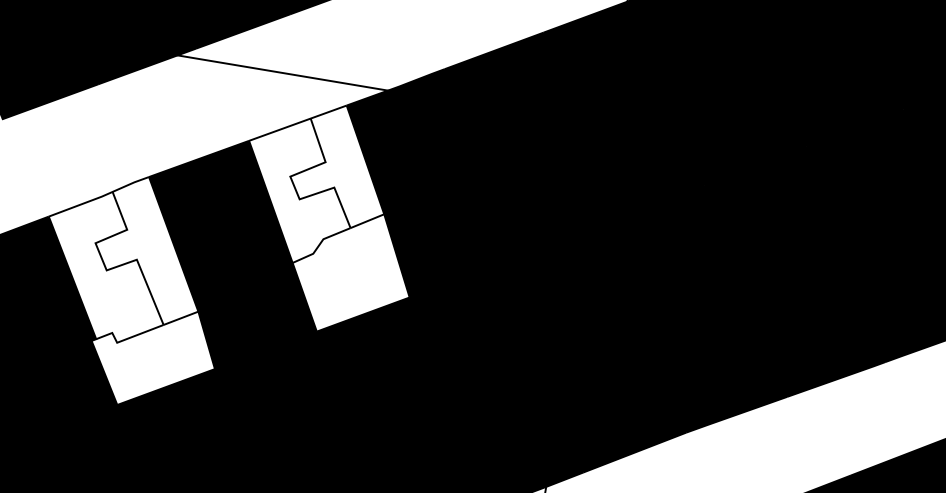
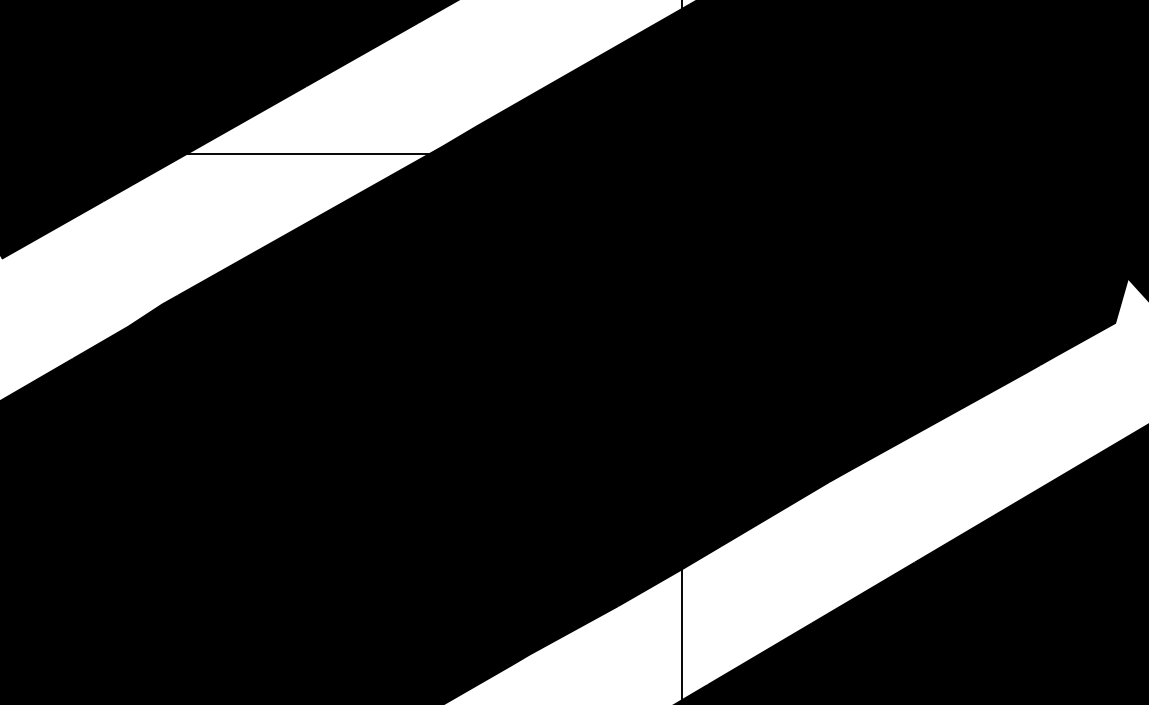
fill: (329, 217) -> (388, 307), added
fill: (131, 290) -> (179, 426), added

